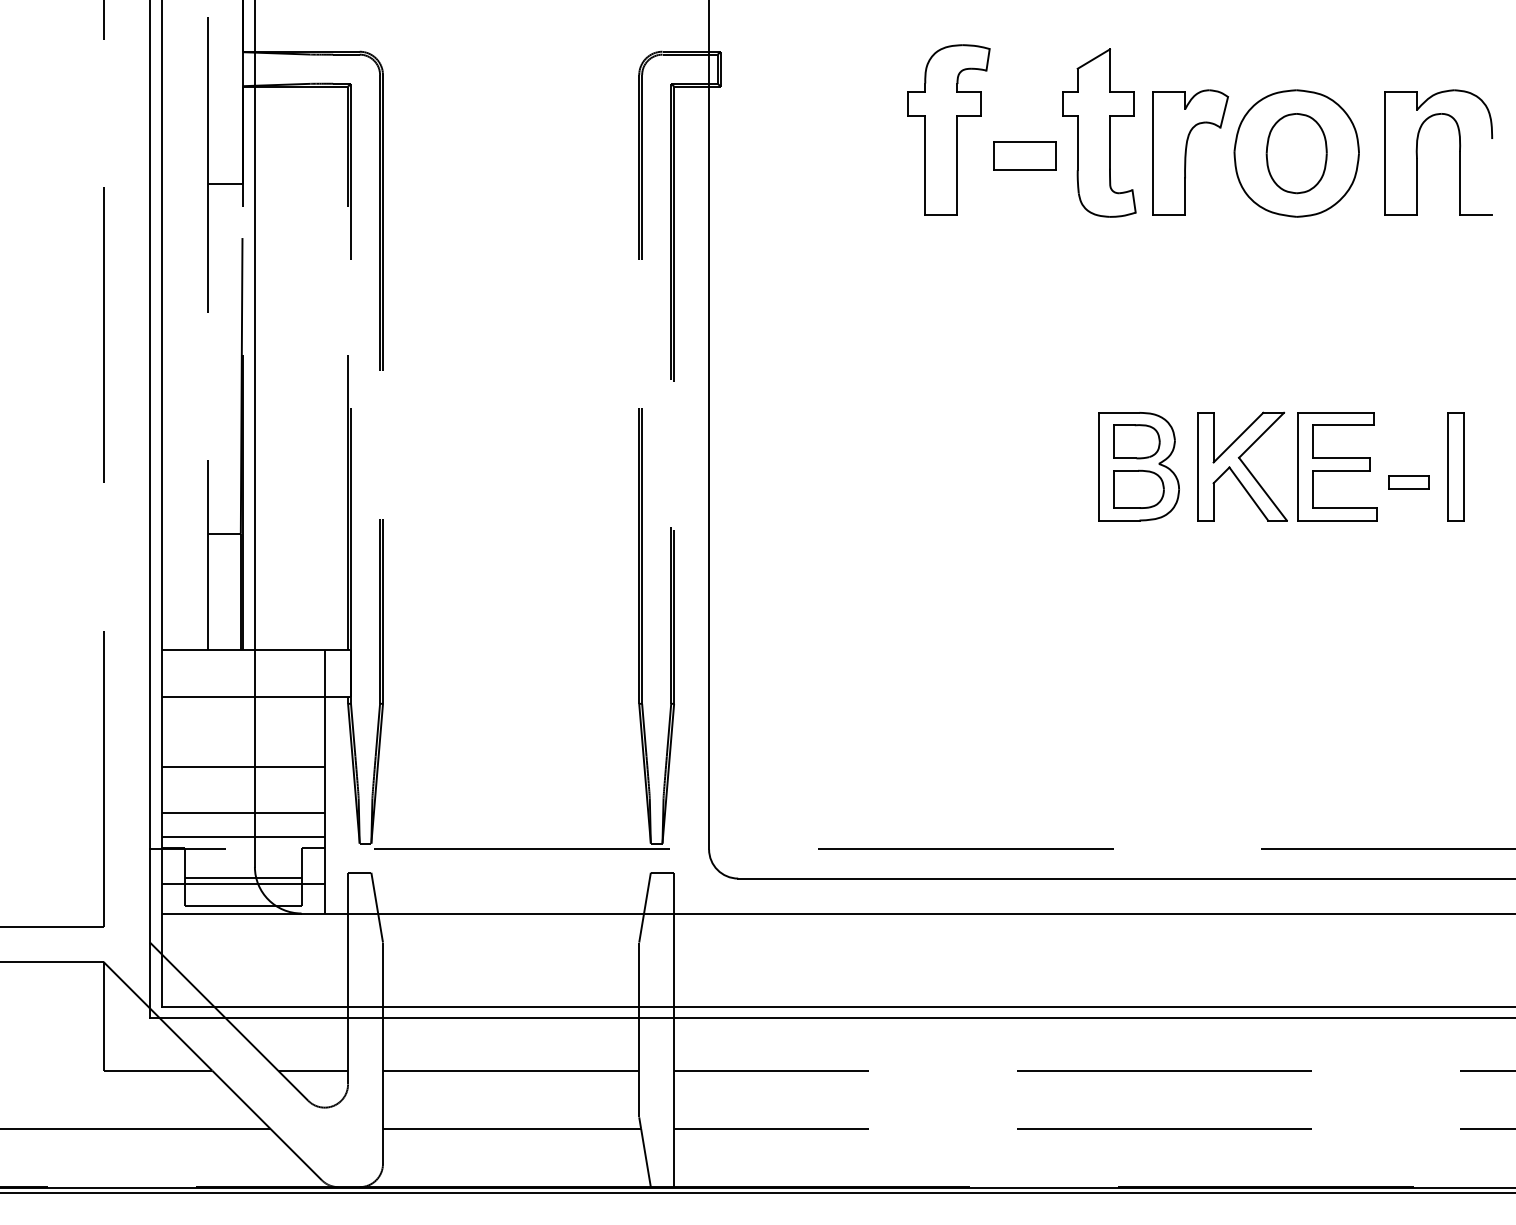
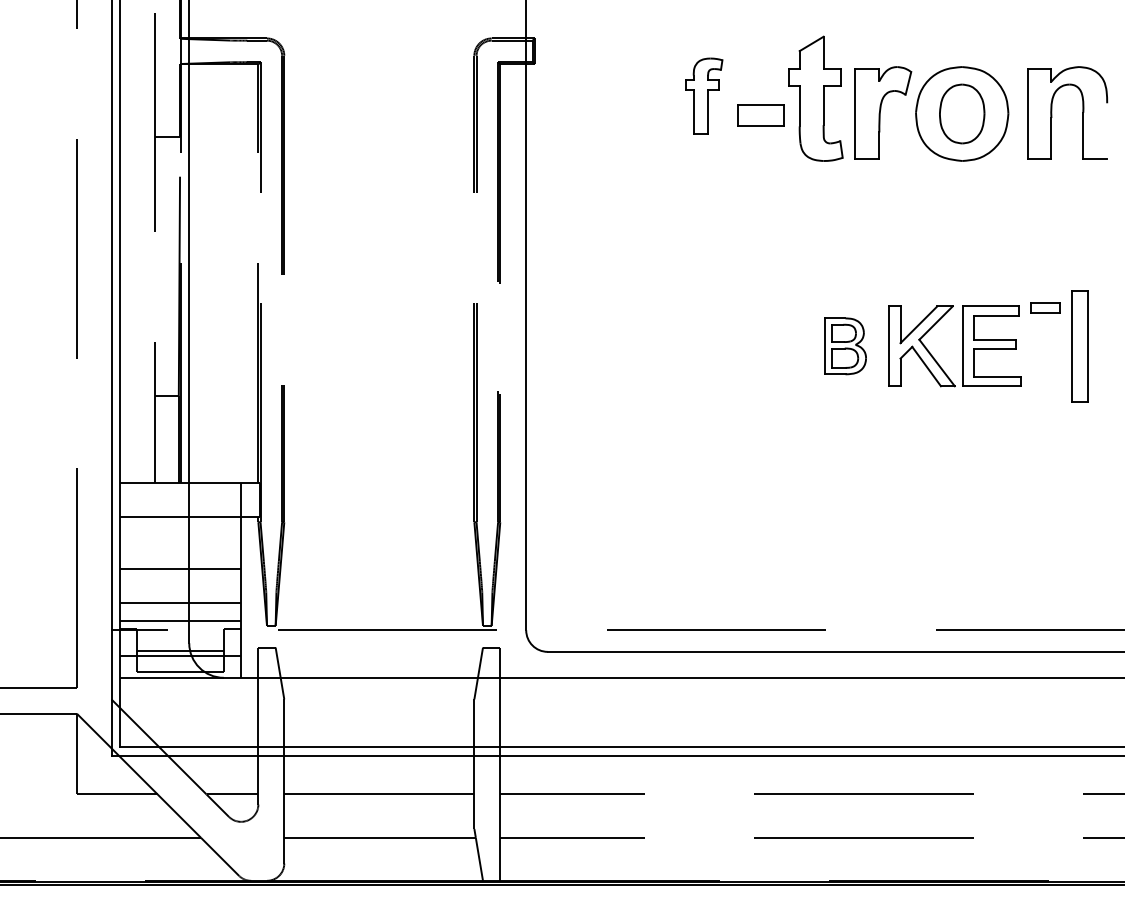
part: (949, 128) -> (704, 95), size x0.6
part: (1456, 465) -> (1080, 345), size x1.4
part: (1139, 466) -> (845, 346), size x0.7
part: (1409, 481) -> (1045, 307), moved

